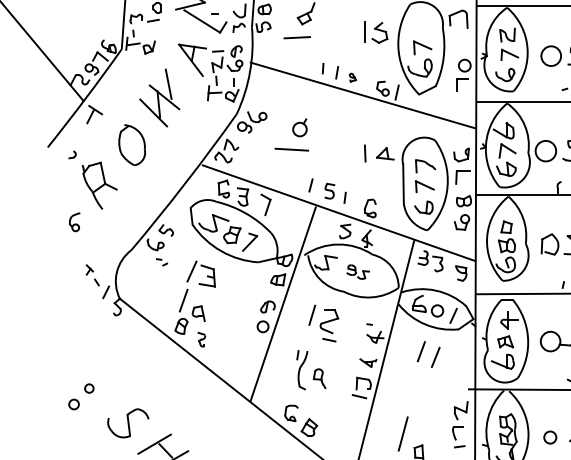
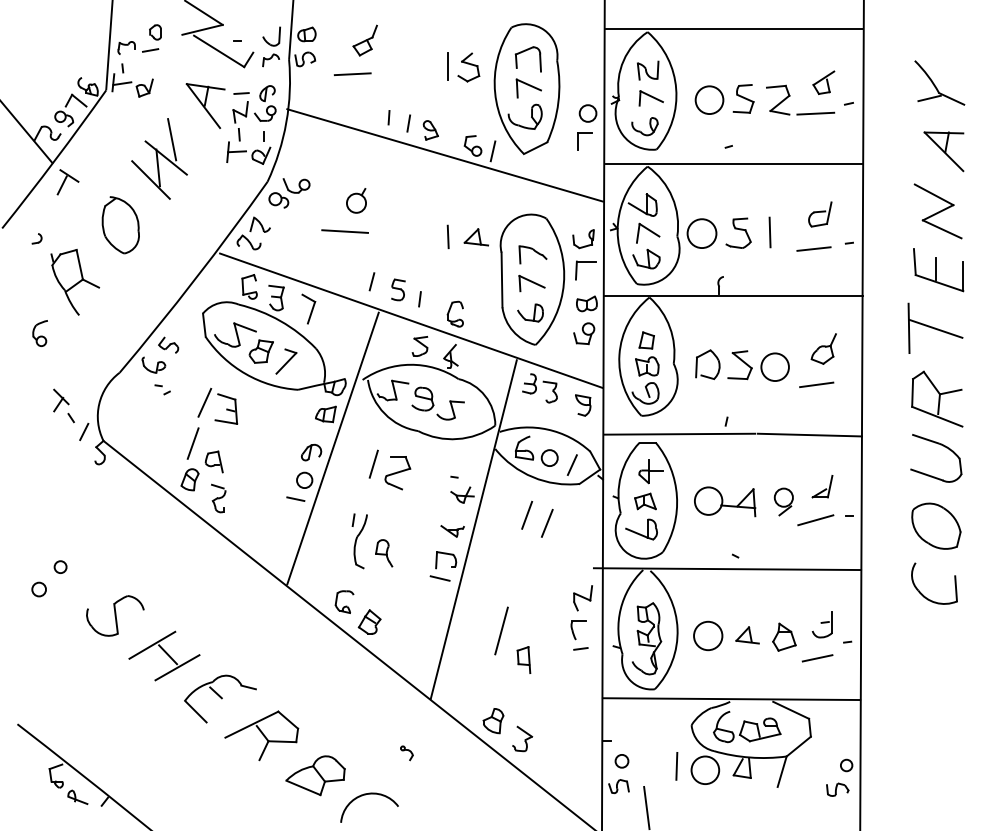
part: (457, 13) -> (526, 51), moved
part: (352, 77) -> (430, 130), size x1.67
part: (89, 269) -> (61, 400), size x1.67
part: (357, 272) -> (437, 403), size x1.67
part: (201, 339) -> (218, 498), size x1.43
line: (329, 339) -> (295, 498), moved
circle: (550, 437) -> (708, 635), size x1.67

